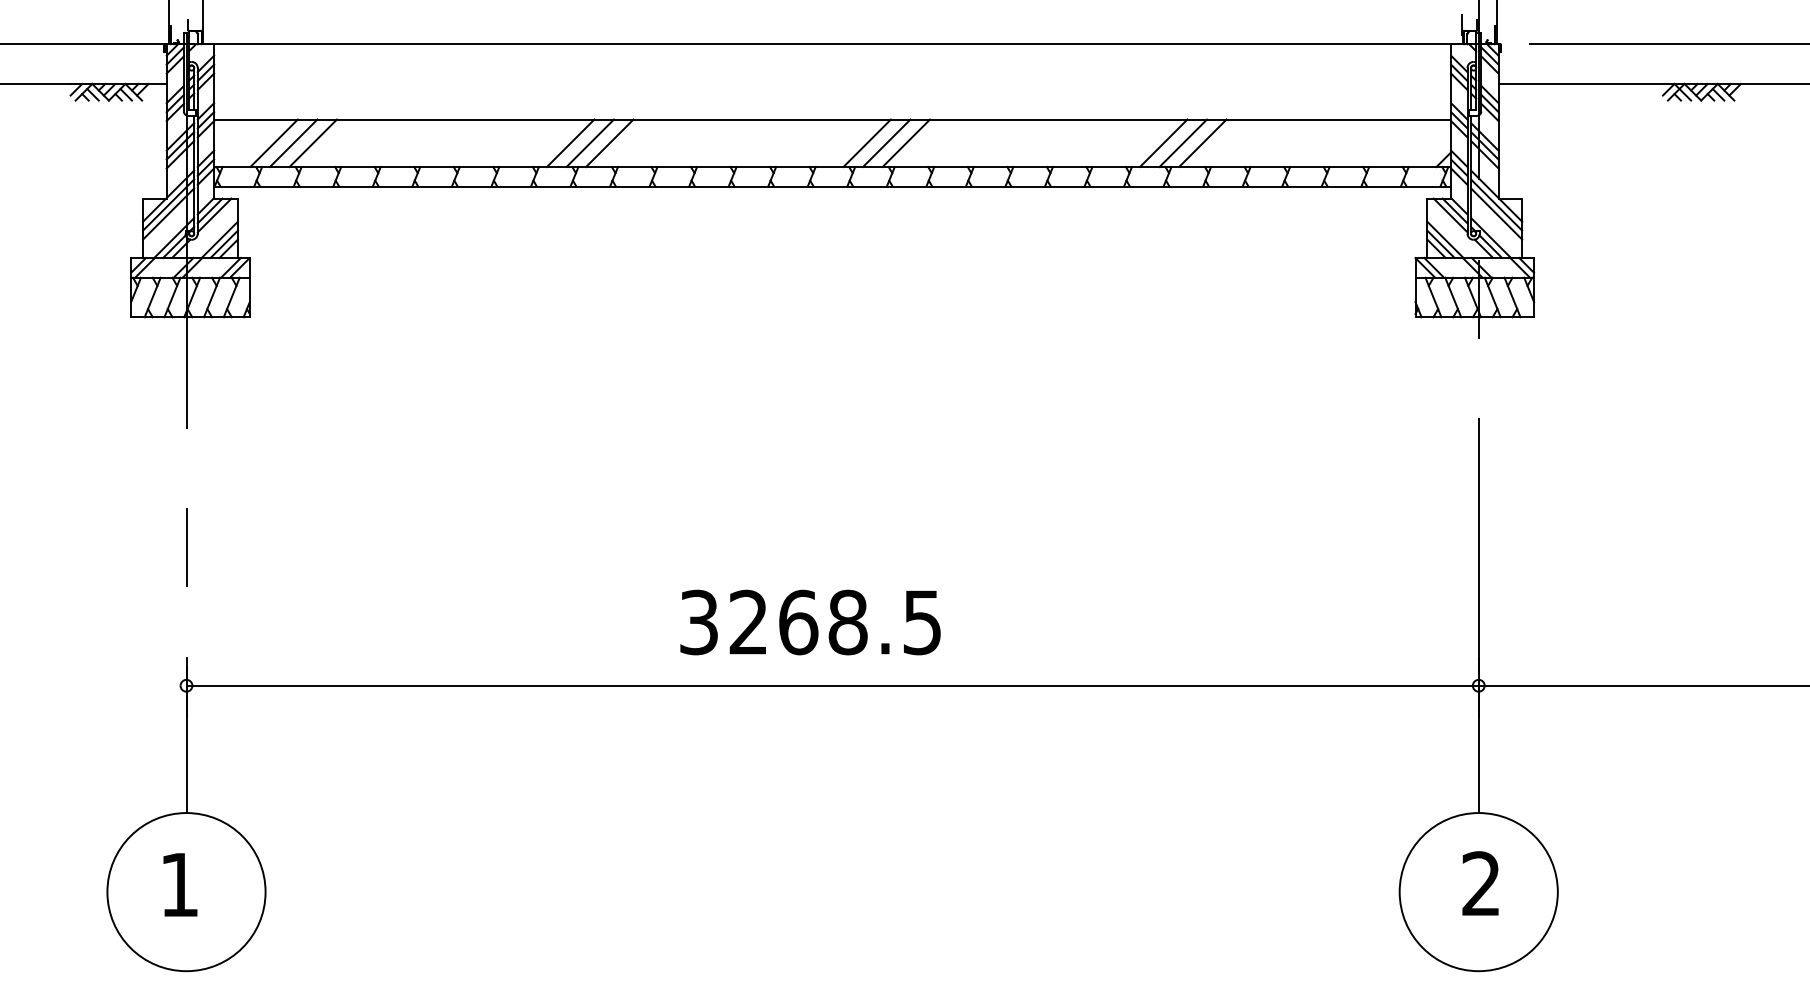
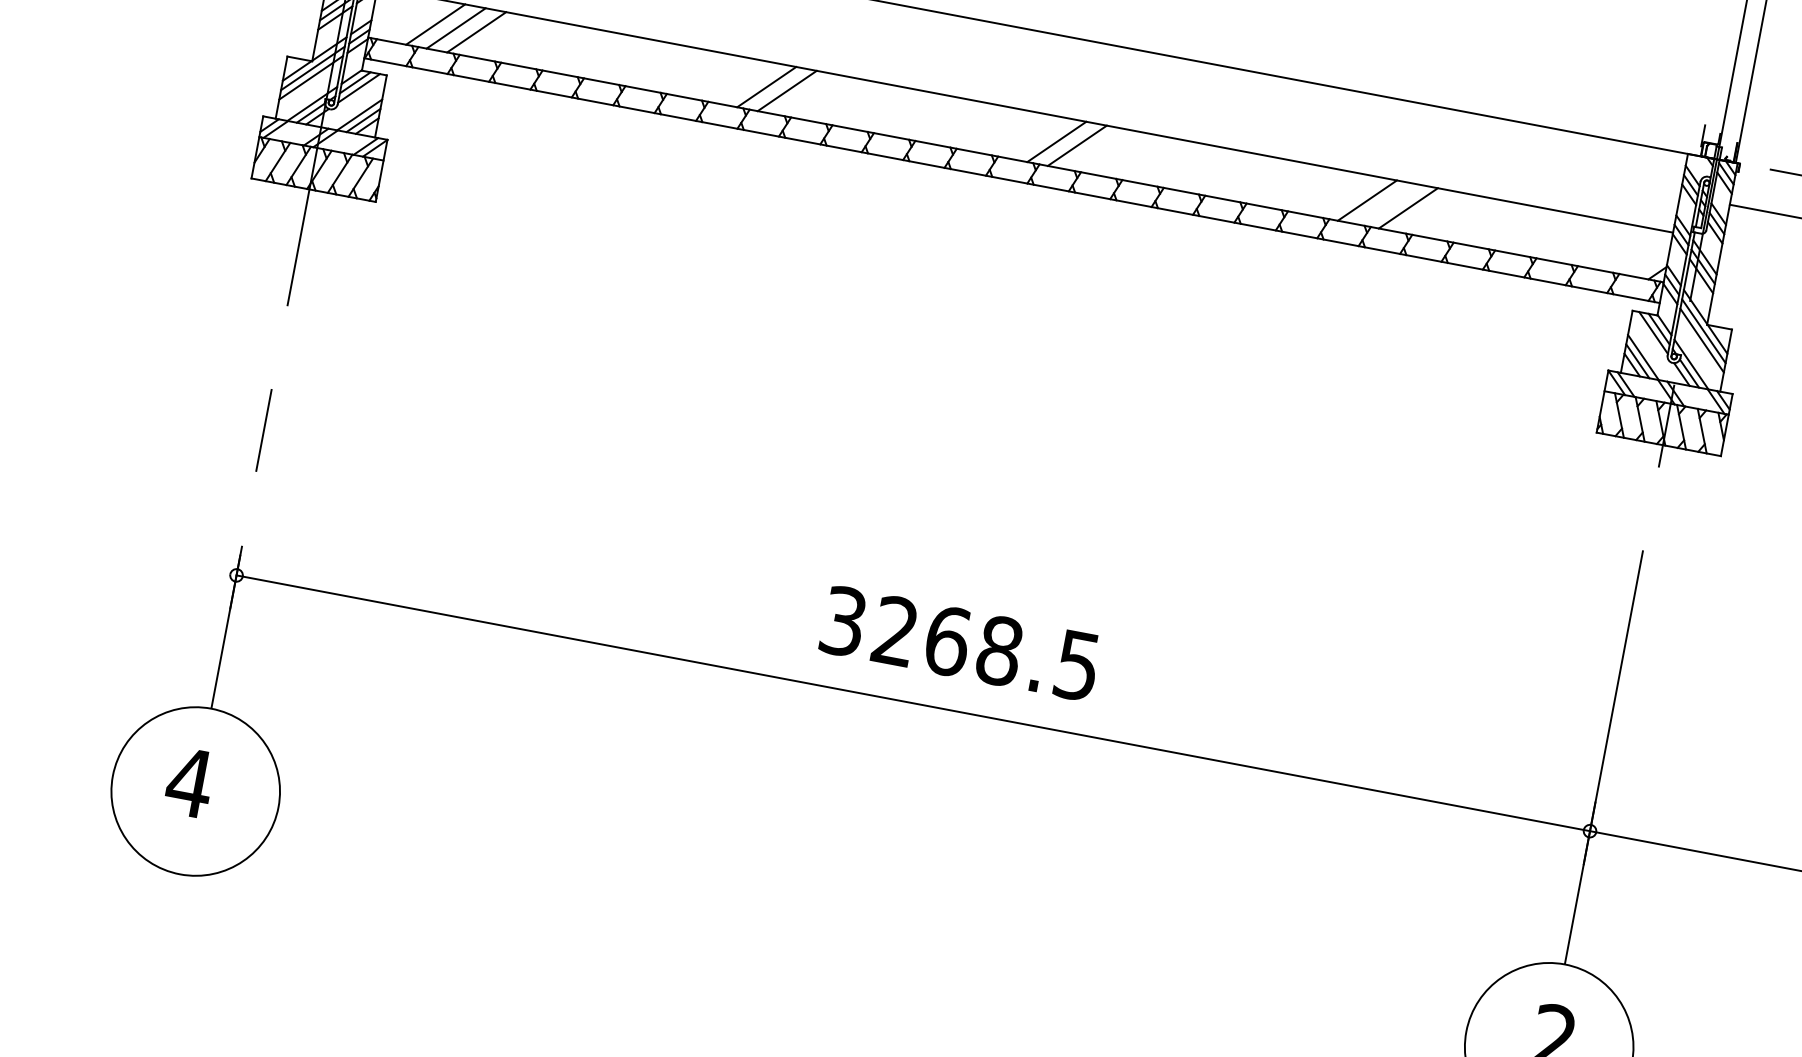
line: (570, 143) -> (746, 83), removed
line: (906, 143) -> (1097, 149), removed
line: (1182, 143) -> (1387, 204), removed
text: (810, 622) -> (960, 643), moved
text: (179, 884) -> (189, 782), 1 -> 4

